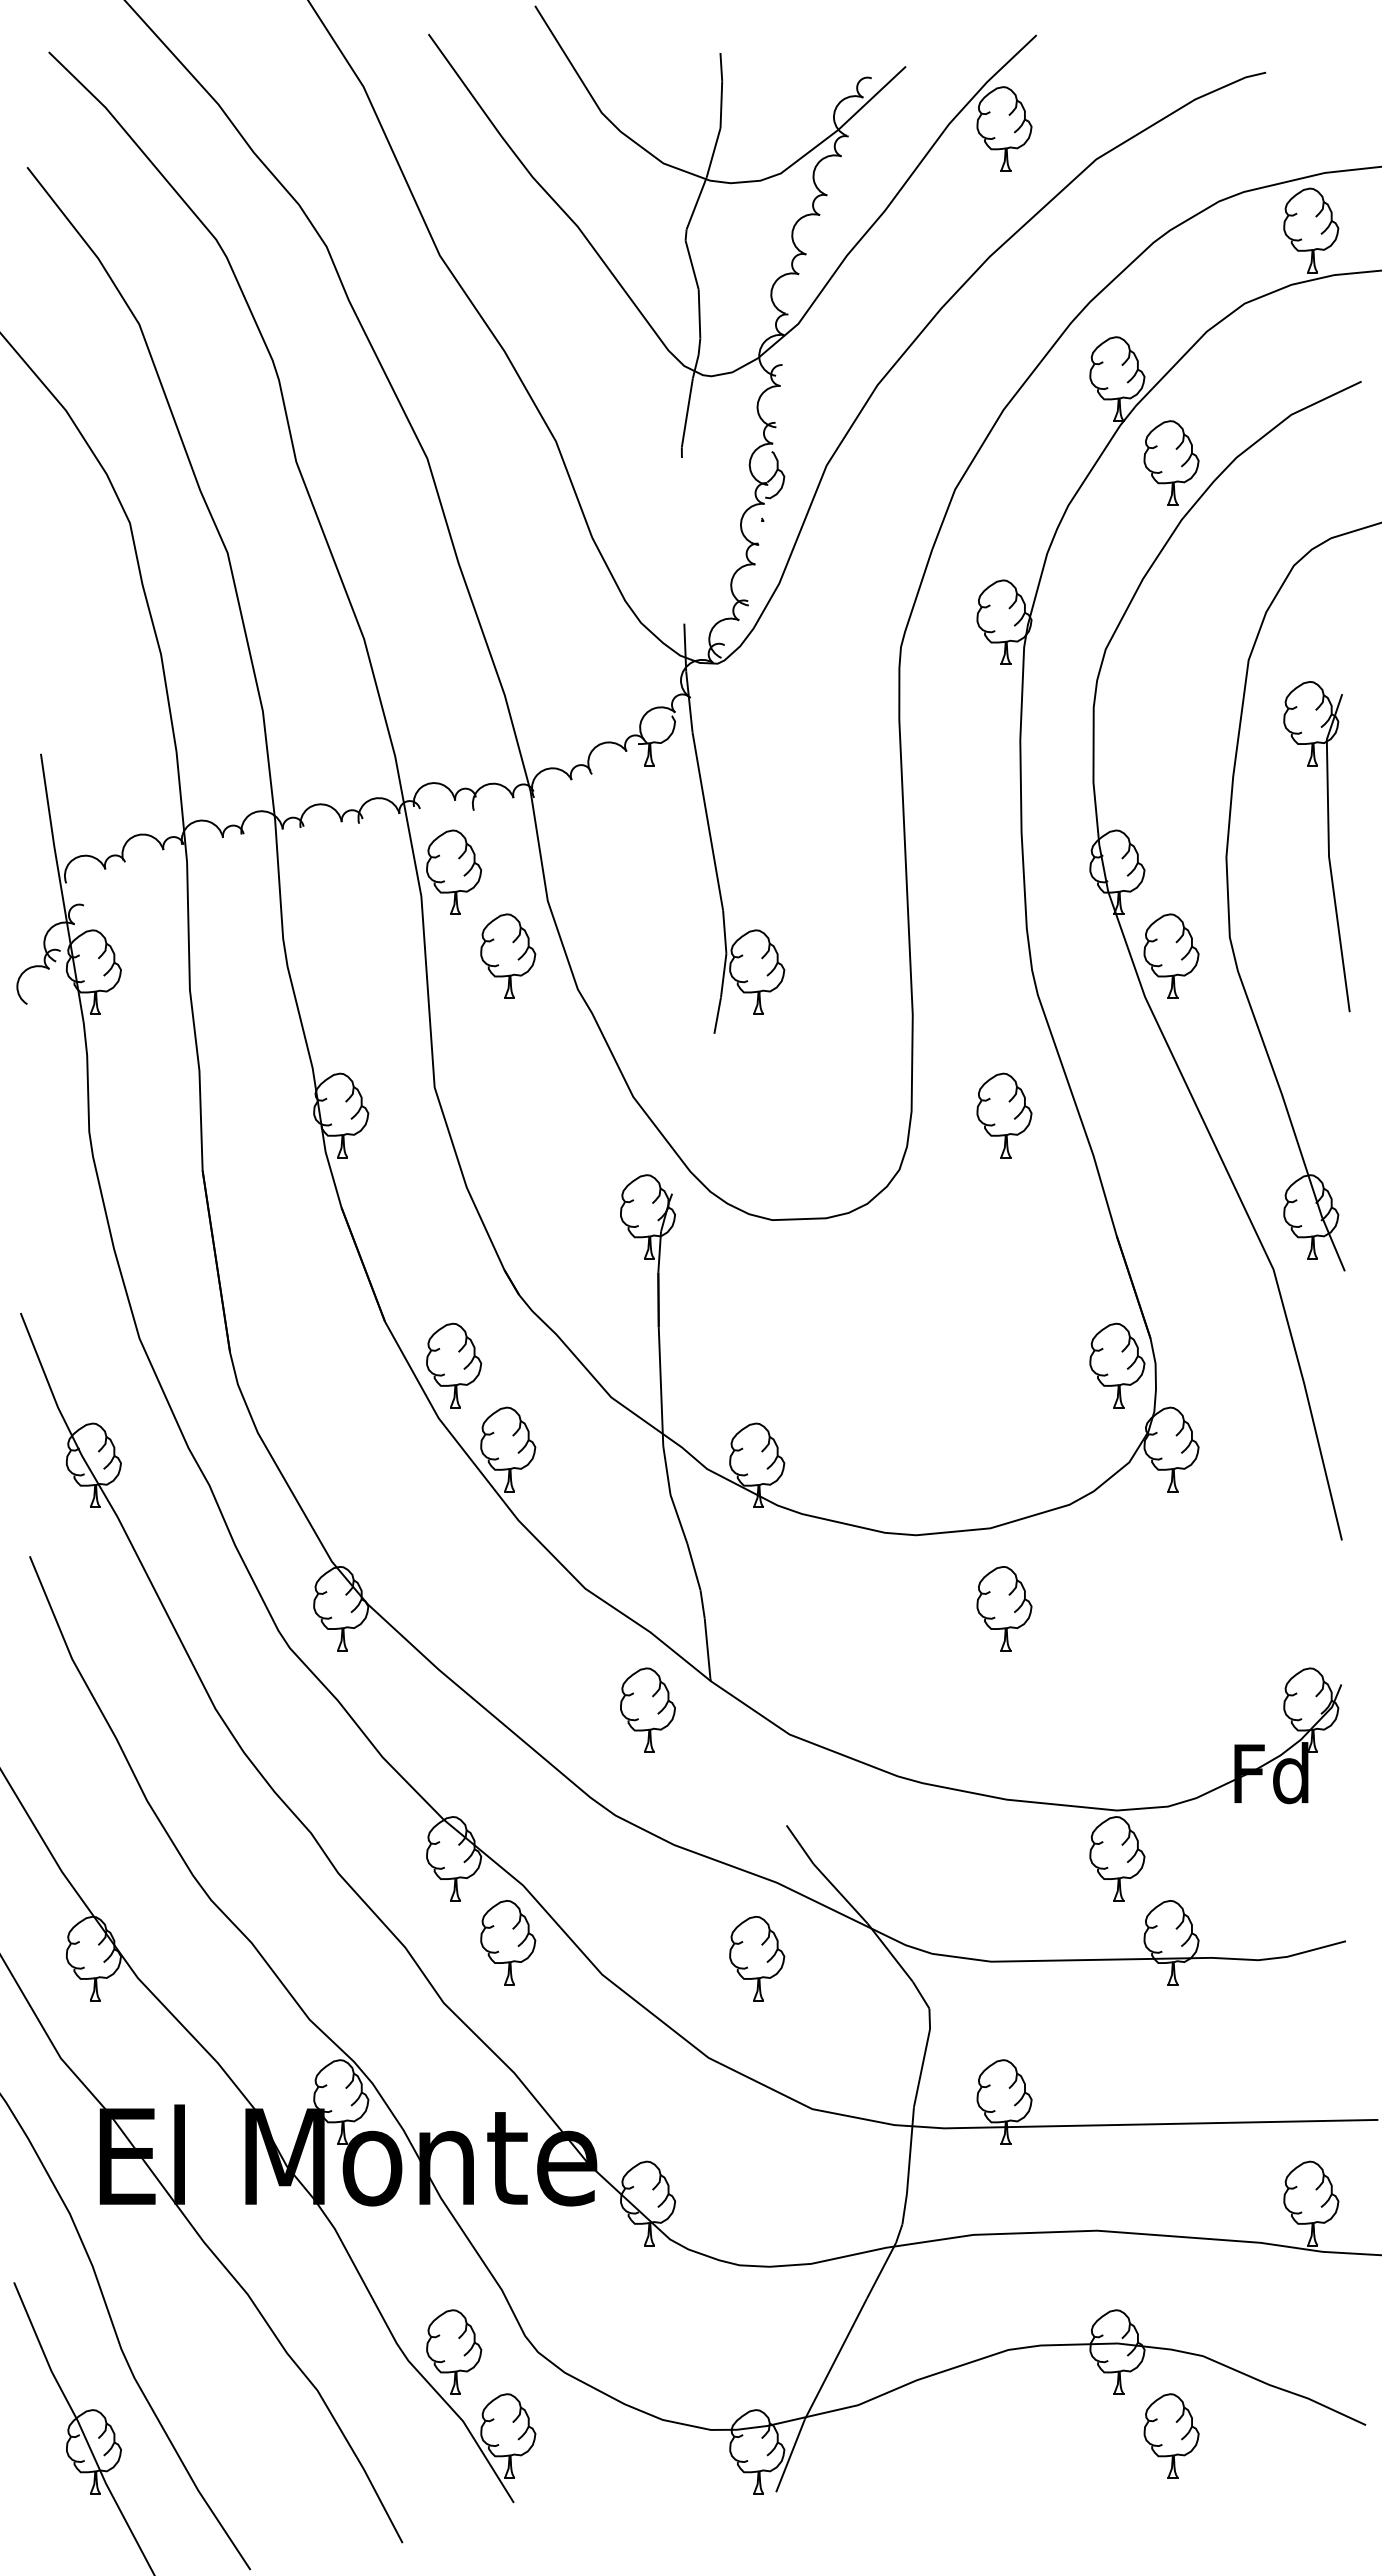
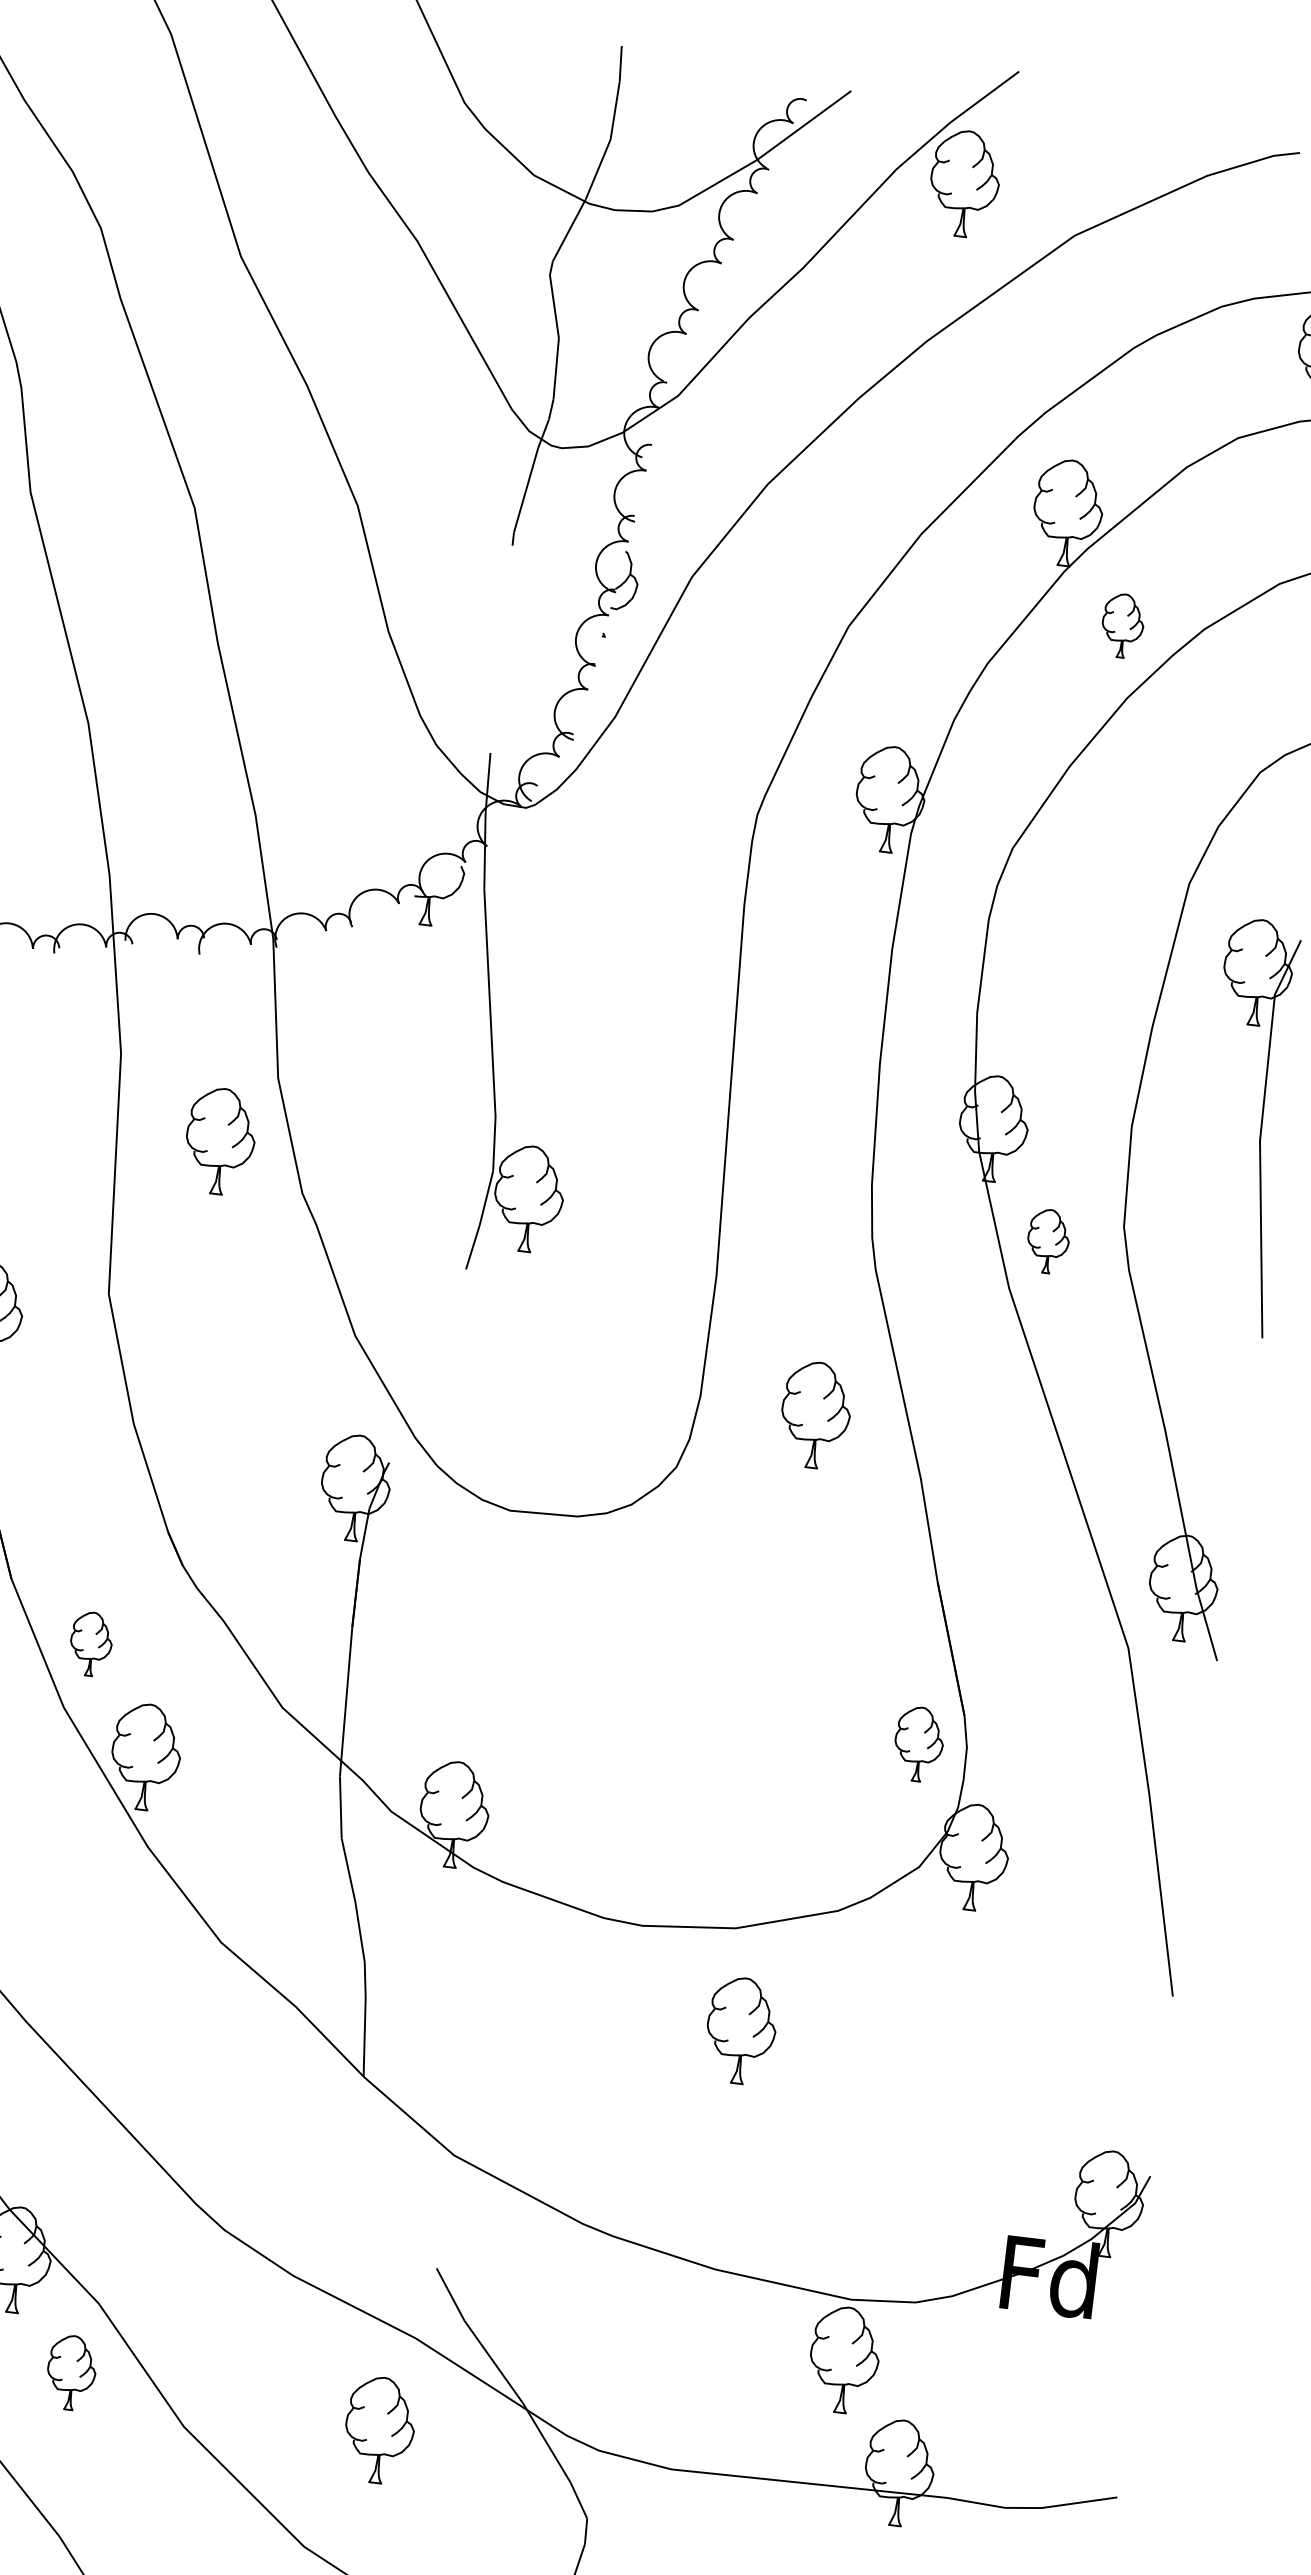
part: (1171, 462) -> (1122, 625), size x0.6
part: (454, 871) -> (166, 1027), removed
part: (1171, 955) -> (1048, 1240), size x0.6
part: (454, 1365) -> (91, 1644), size x0.6
part: (1117, 1365) -> (919, 1744), size x0.7
part: (647, 1709) -> (280, 2102), removed
part: (508, 1942) -> (71, 2372), size x0.7

